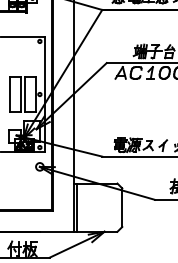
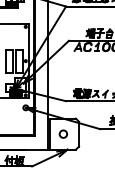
circle: (96, 206) -> (62, 133), added

